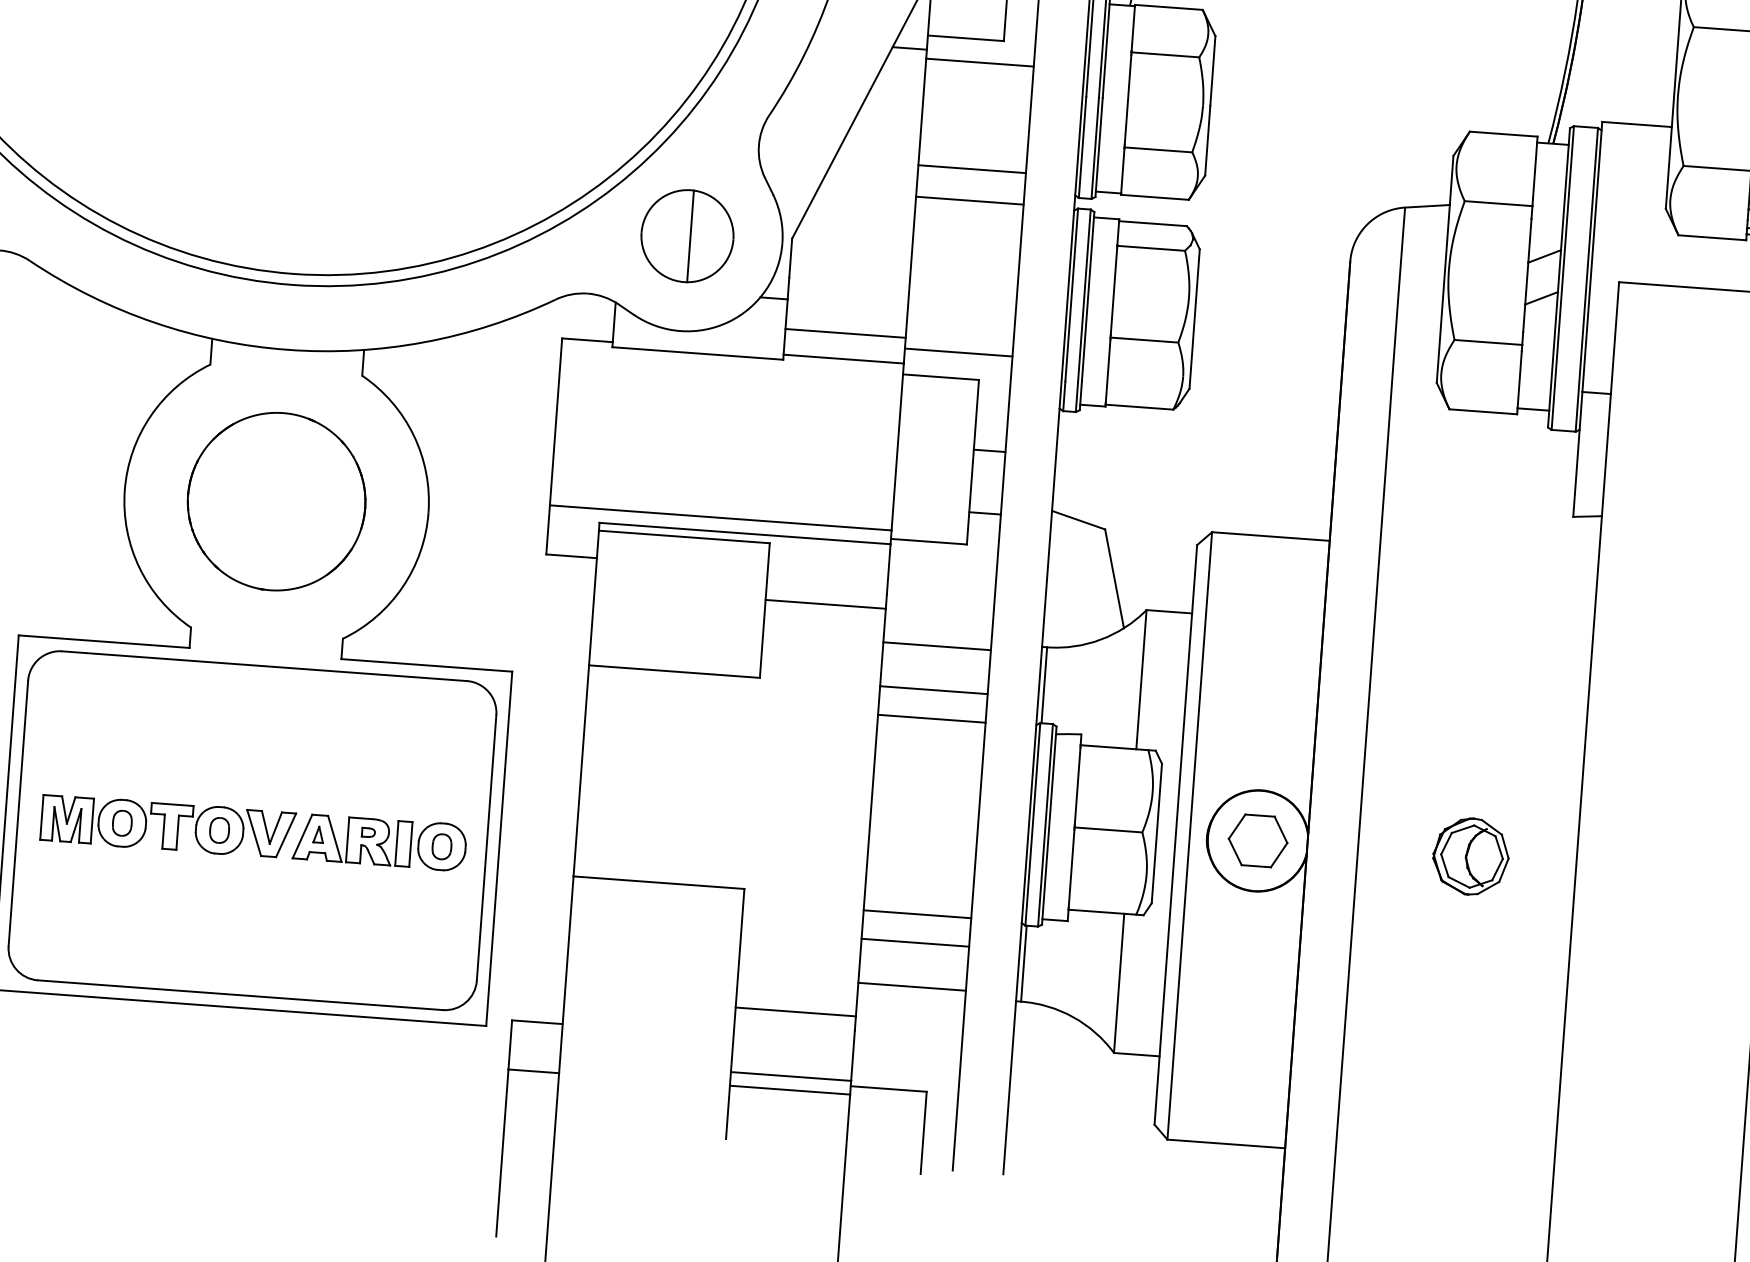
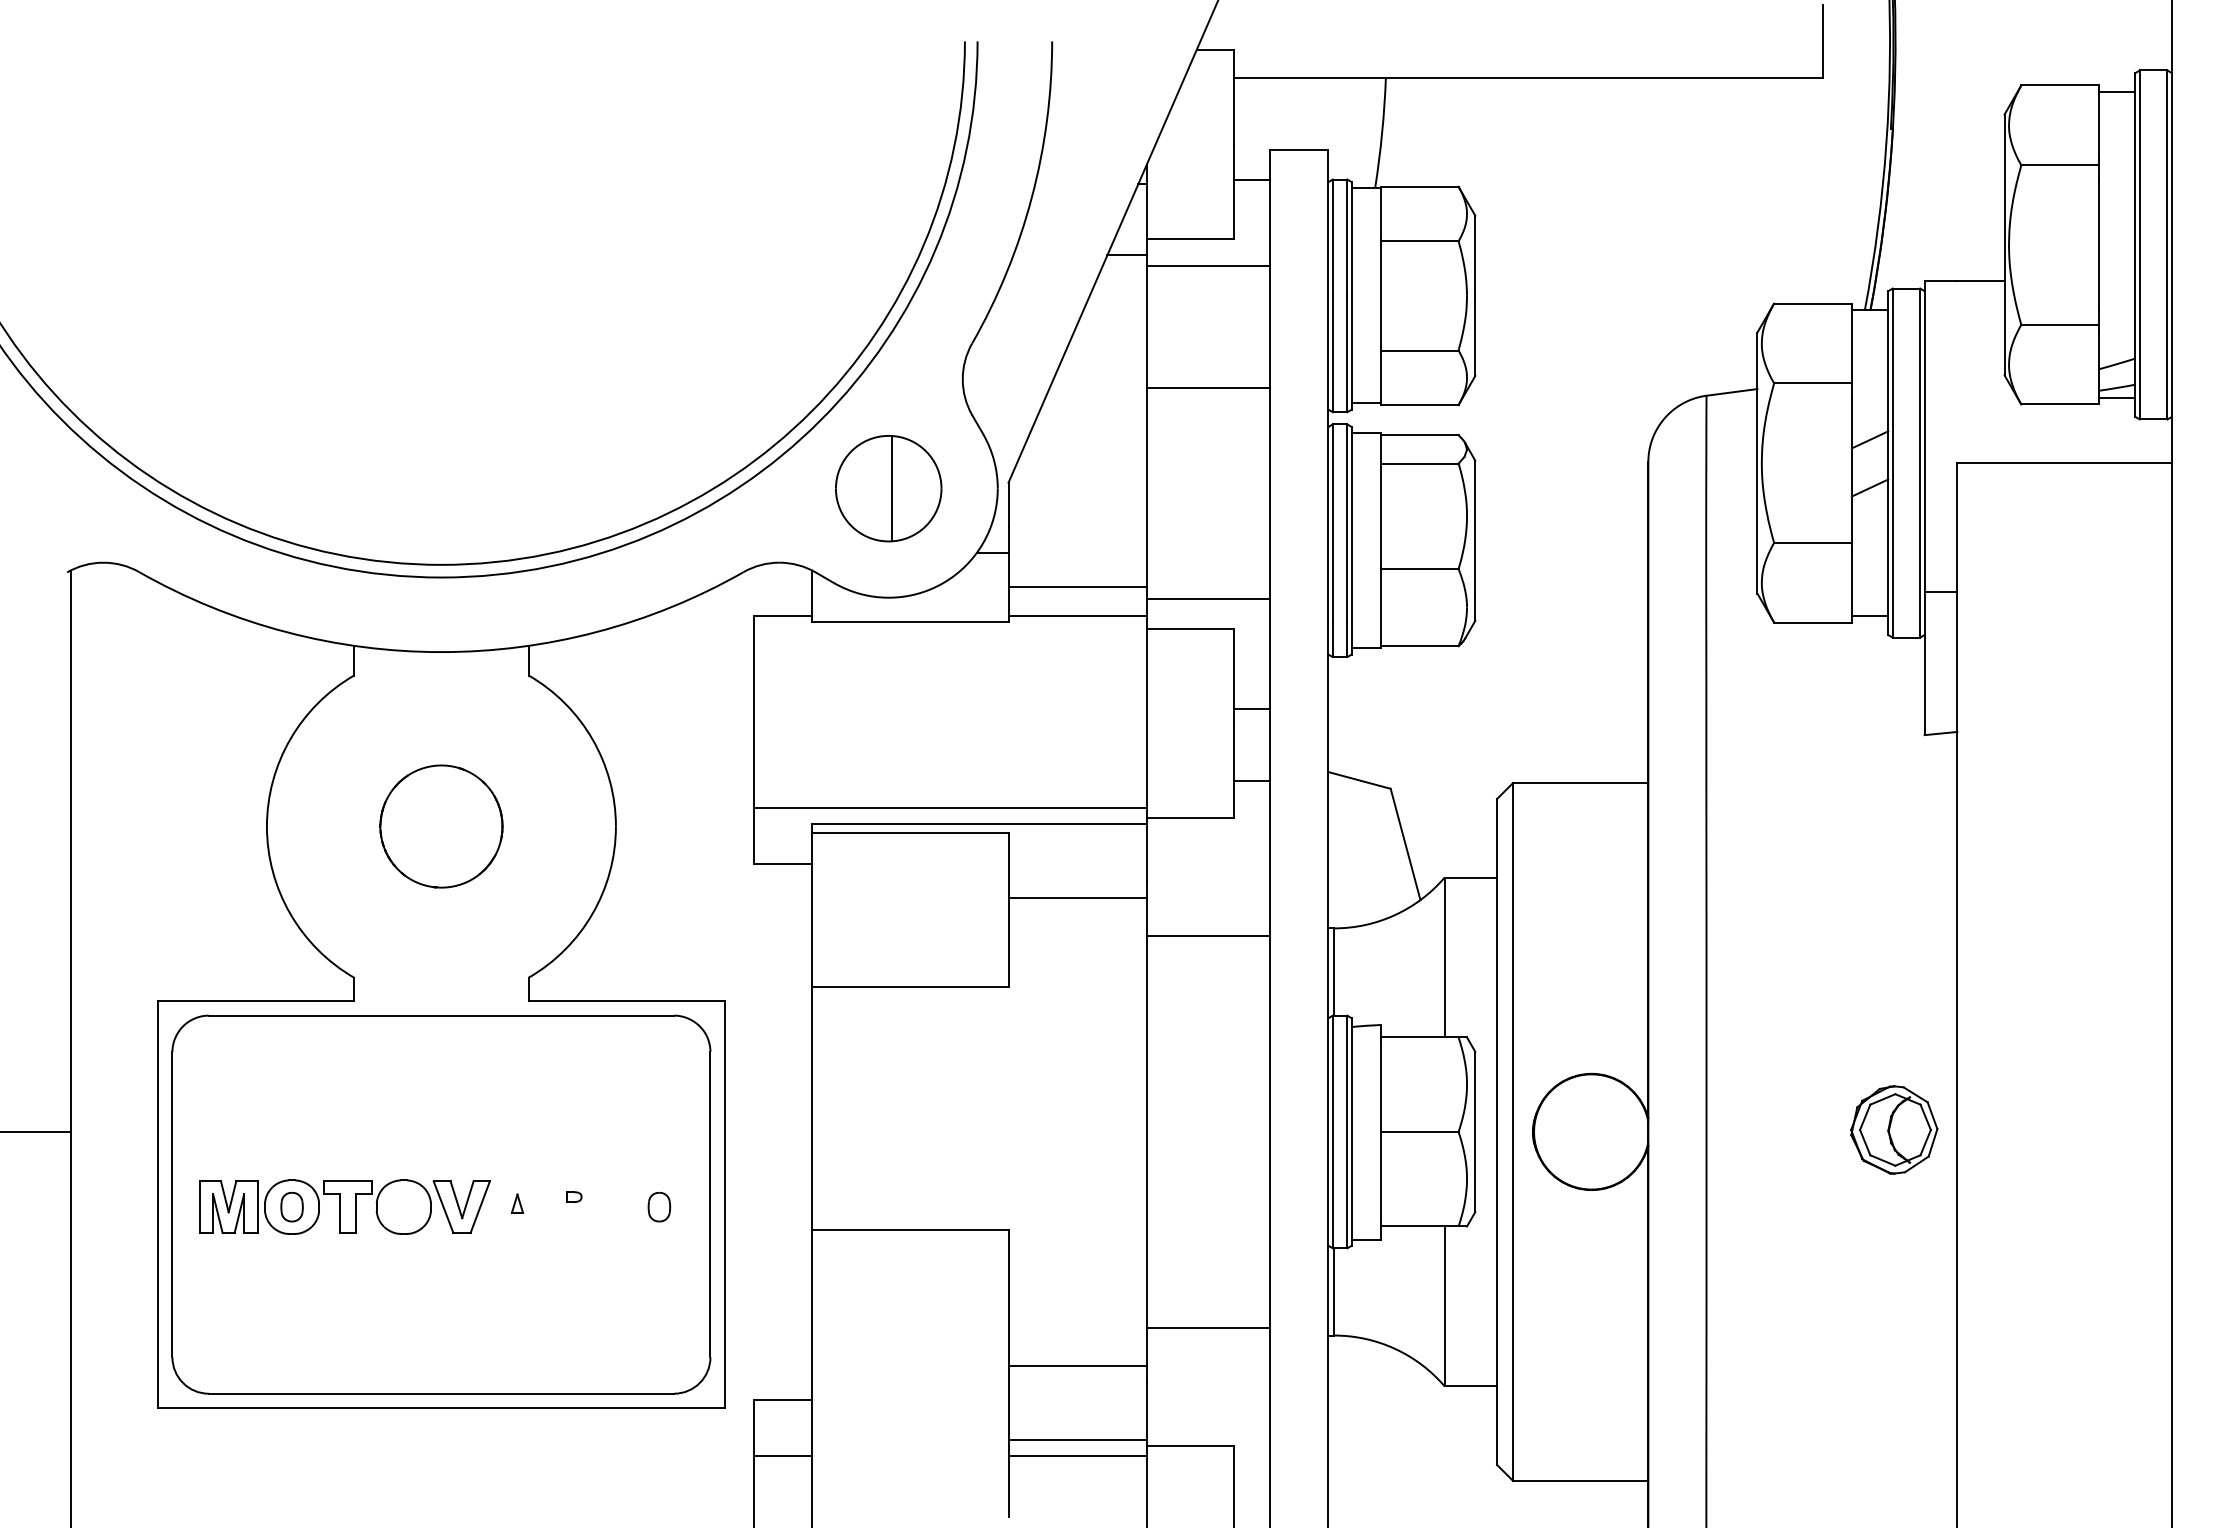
line: (969, 200) -> (1208, 424), removed
part: (276, 501) -> (441, 826), size x0.6
line: (933, 689) -> (1208, 986), removed
line: (931, 718) -> (1208, 1019), removed
part: (219, 830) -> (403, 1207), removed
part: (1258, 840) -> (1591, 1131), removed
part: (379, 841) -> (587, 1206), removed
part: (1471, 856) -> (1894, 1129), moved
line: (917, 914) -> (1208, 1244), removed
line: (915, 943) -> (1208, 1277), removed

